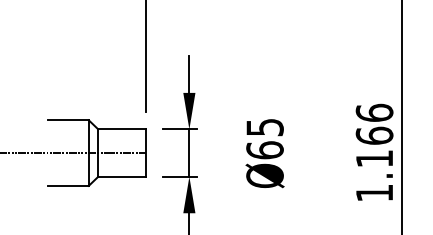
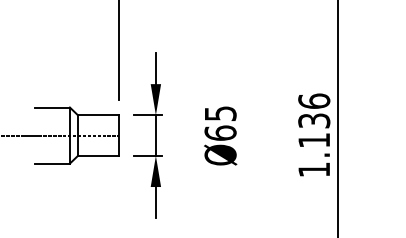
text: (374, 135) -> (314, 120), 1.166 -> 1.136

